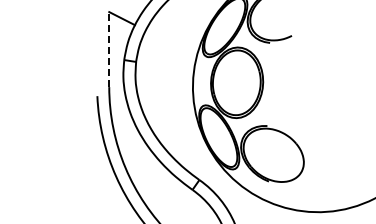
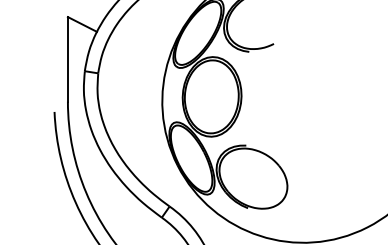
line: (109, 49) -> (68, 59), dashed -> solid

